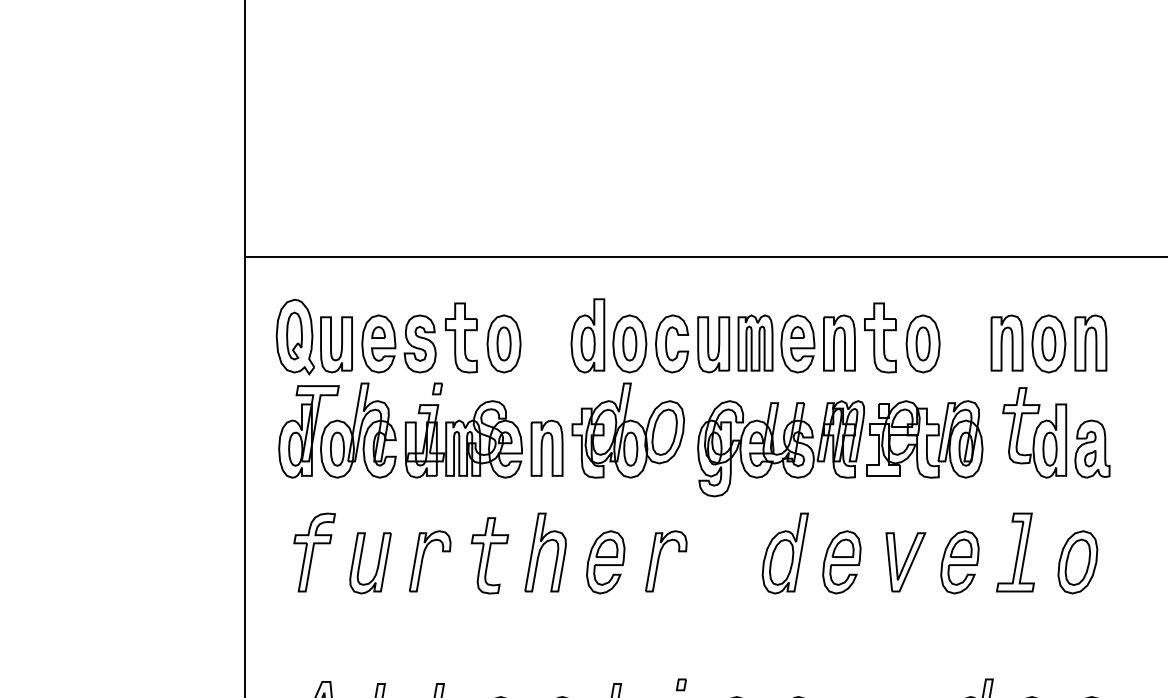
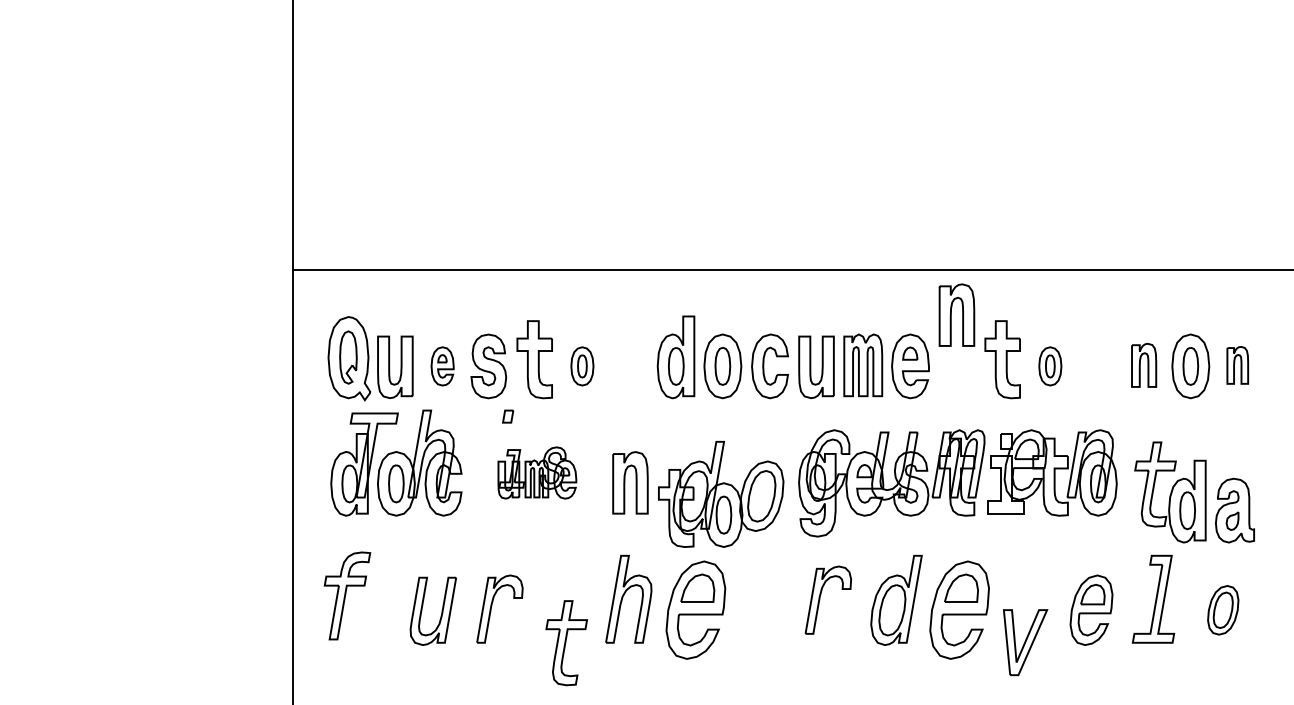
part: (839, 342) -> (957, 314), moved
part: (1006, 342) -> (1143, 364), size x0.7
part: (1090, 342) -> (1237, 364), size x0.6
part: (378, 343) -> (442, 365), size x0.6
part: (503, 343) -> (581, 365), size x0.6
part: (922, 343) -> (1049, 365), size x0.6
part: (627, 430) -> (720, 494), moved
part: (1056, 432) -> (1194, 492), moved
part: (463, 439) -> (537, 473), size x0.6
part: (314, 552) -> (347, 595), moved
part: (489, 555) -> (566, 642), moved
part: (659, 560) -> (820, 599), moved
part: (605, 562) -> (695, 610), size x1.4
part: (841, 562) -> (959, 610), size x1.4
part: (905, 562) -> (1025, 642), moved
part: (1077, 562) -> (1222, 610), size x0.7

